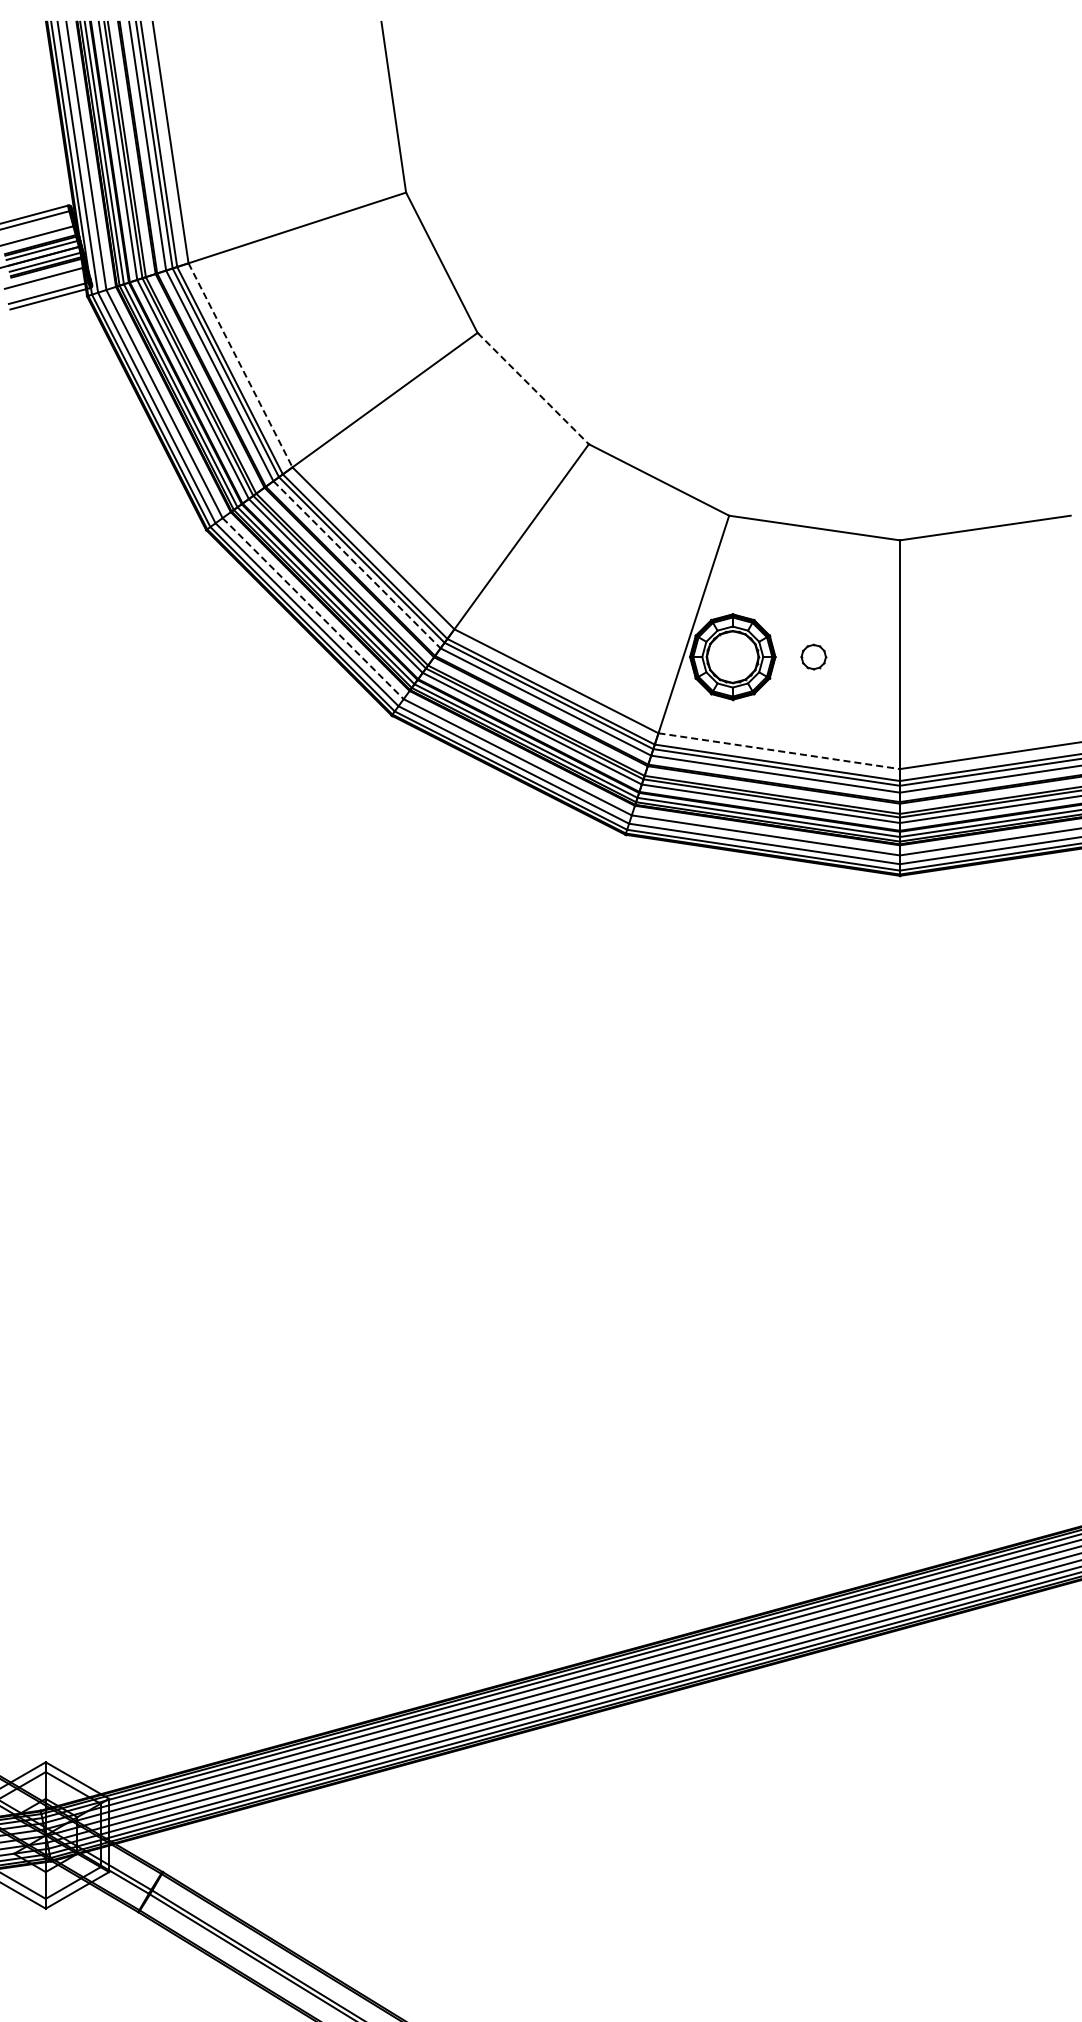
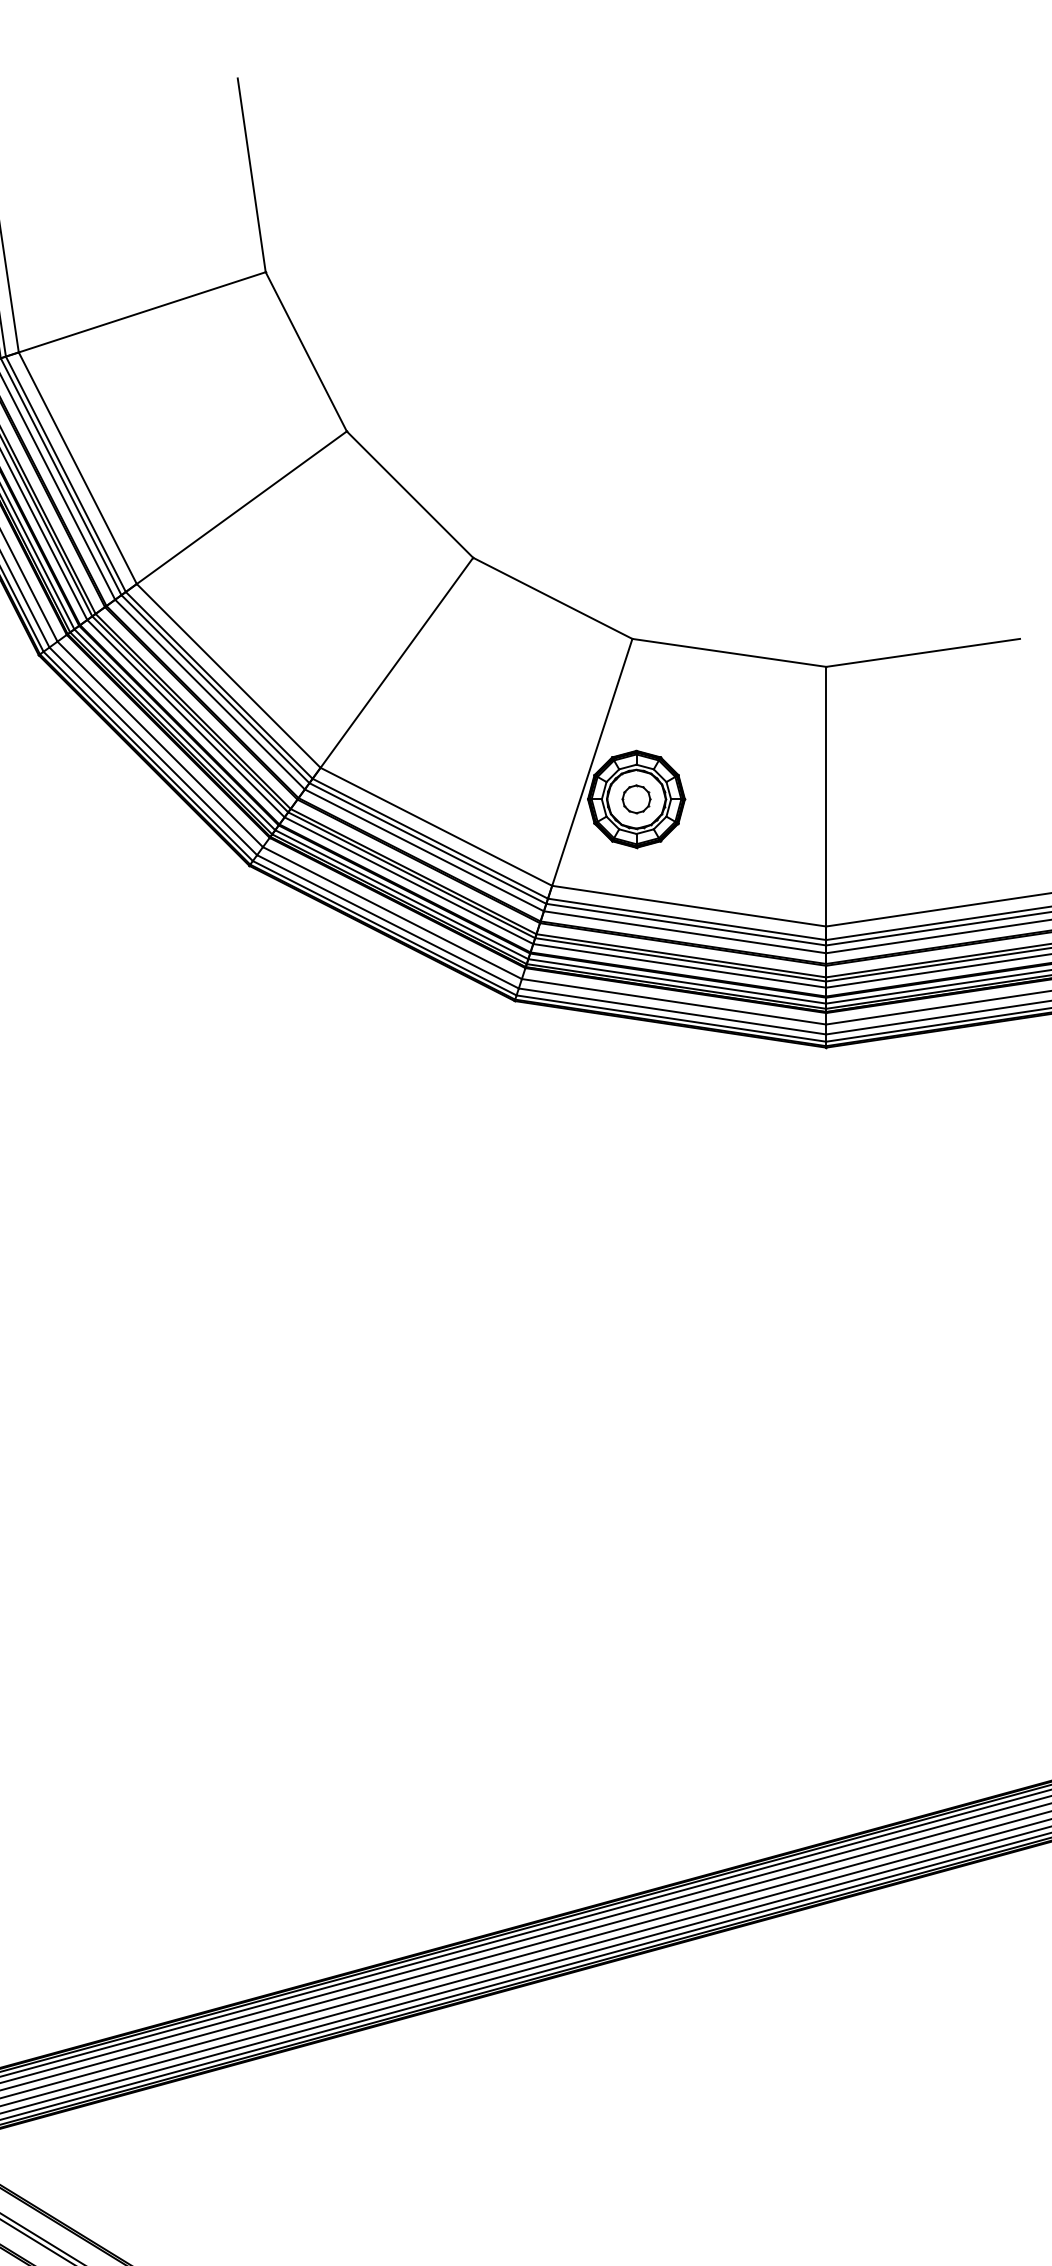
line: (240, 365) -> (77, 468), dashed -> solid
line: (533, 388) -> (410, 494), dashed -> solid
line: (357, 565) -> (210, 695), dashed -> solid
line: (313, 609) -> (160, 745), dashed -> solid
part: (813, 656) -> (636, 798), moved
line: (779, 751) -> (689, 906), dashed -> solid

